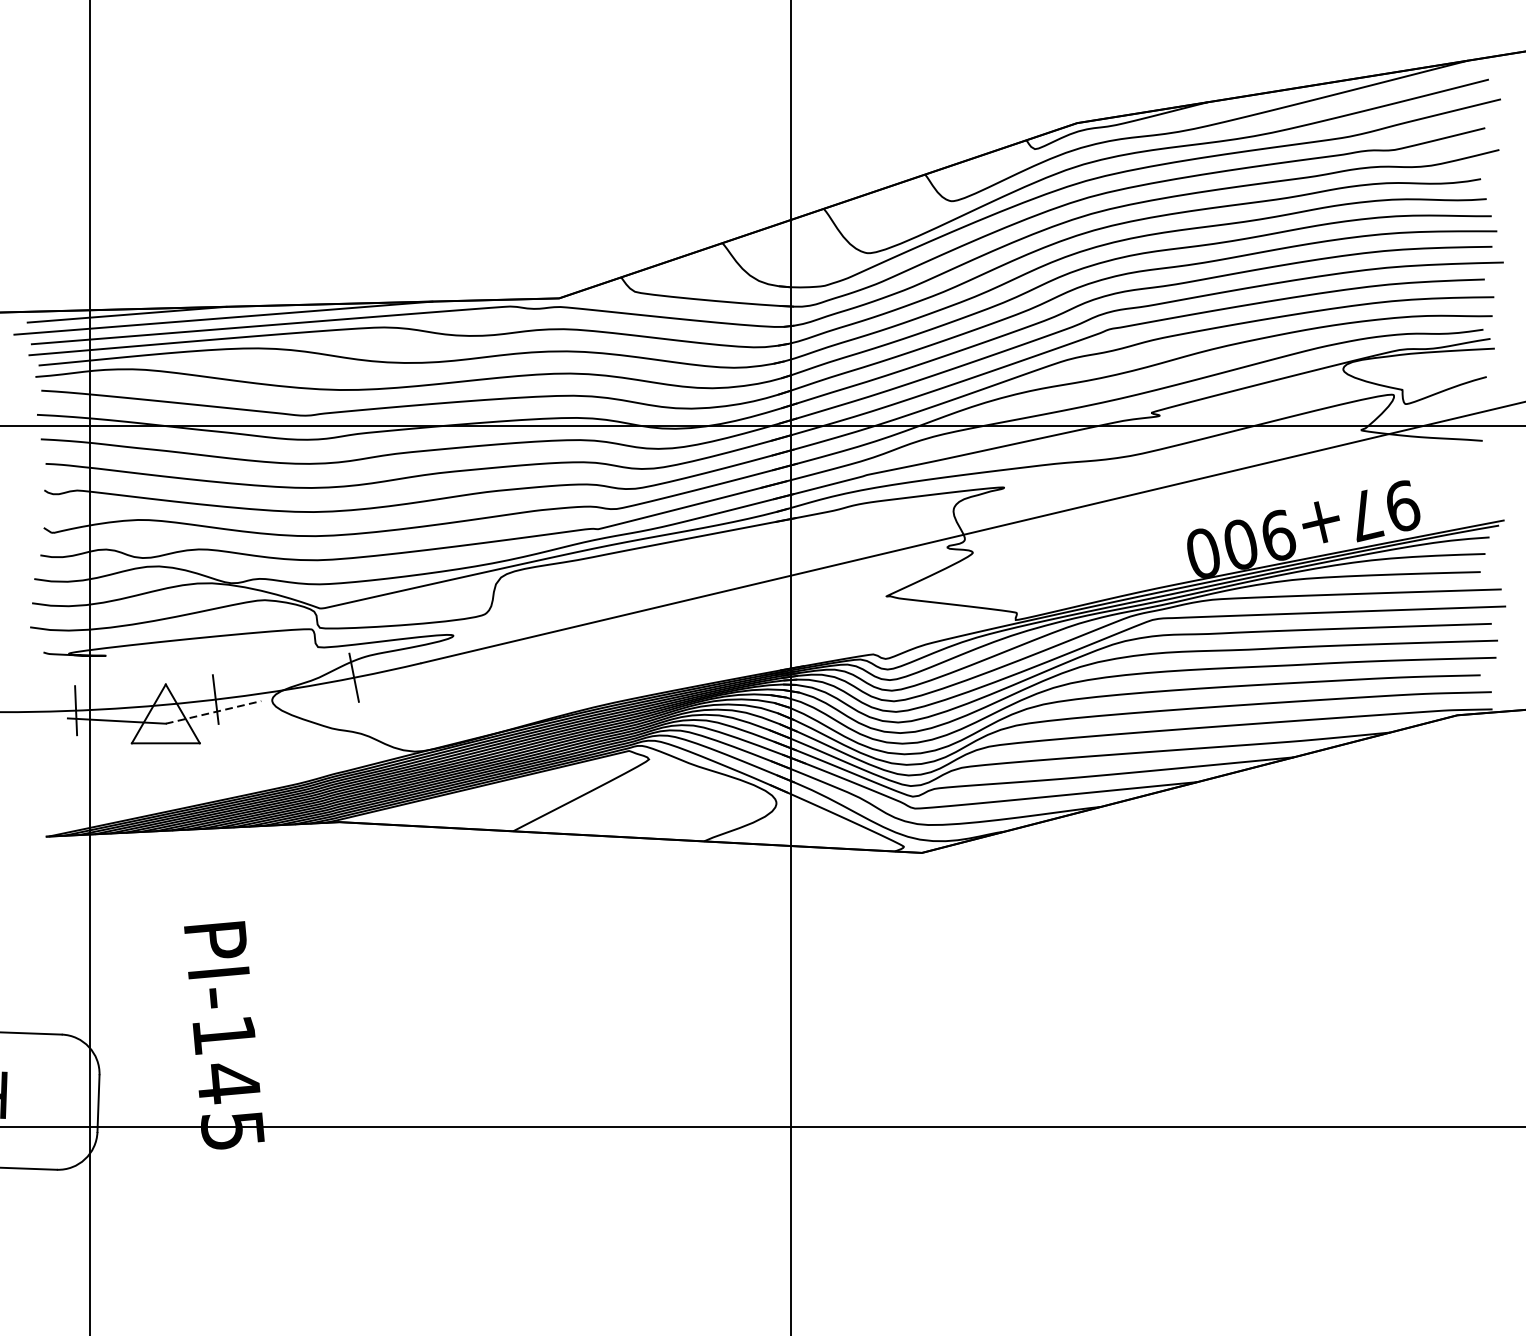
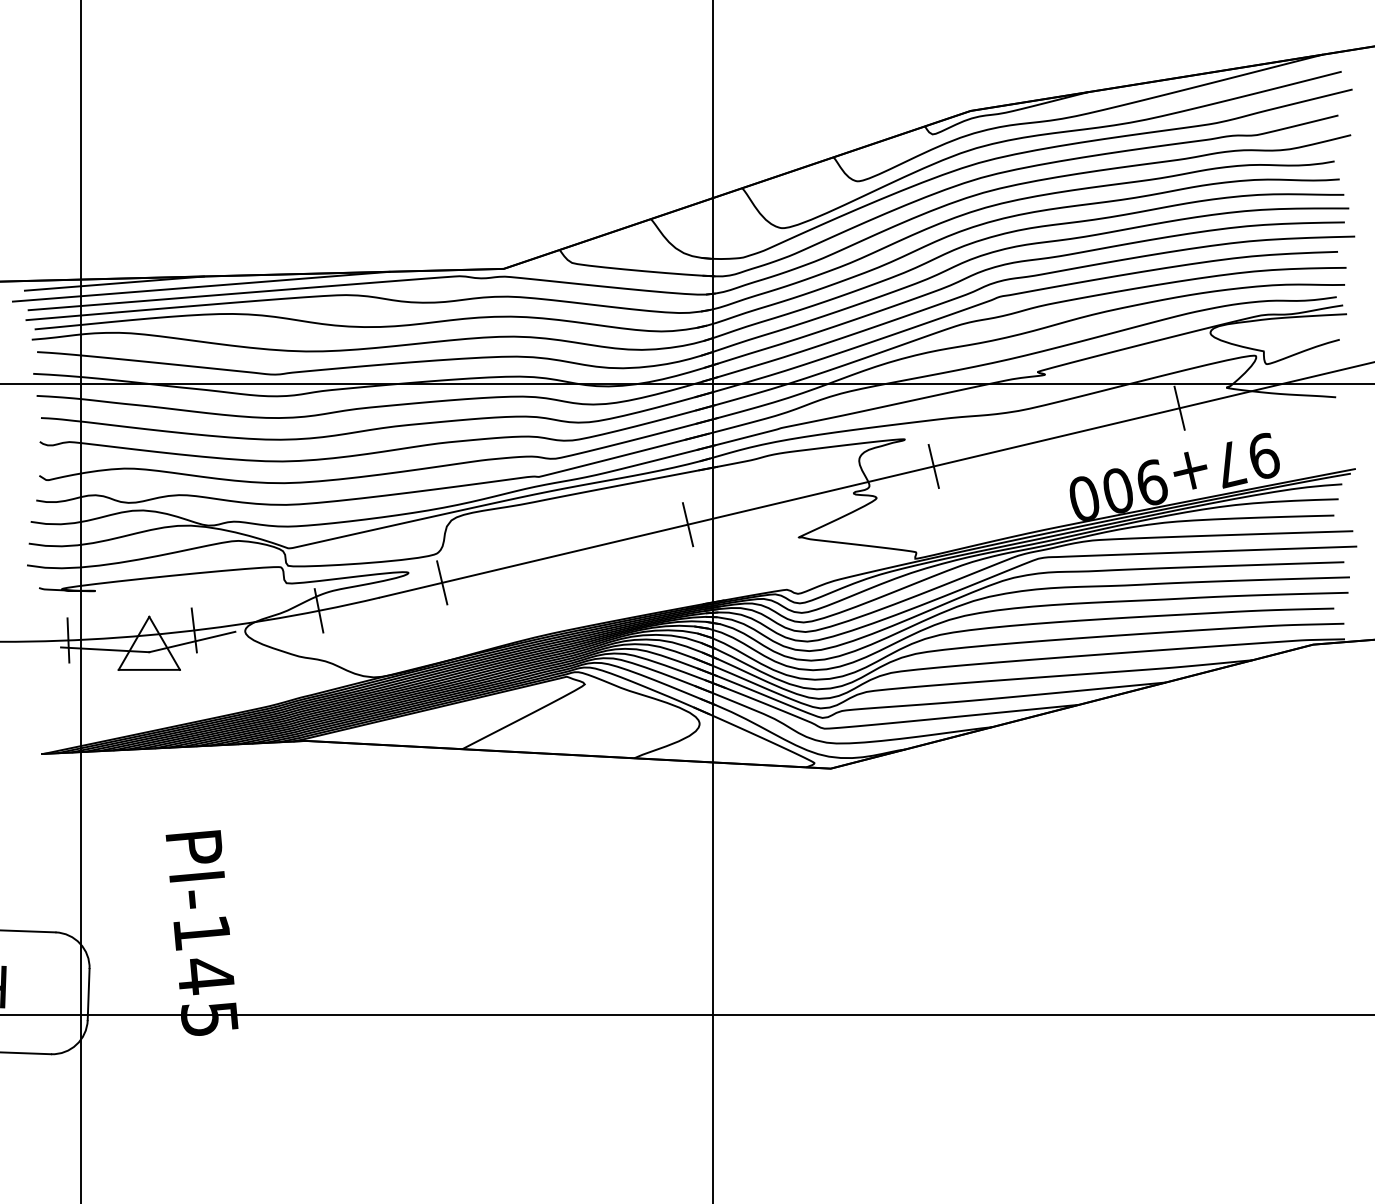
line: (1308, 452) -> (1179, 407), added
line: (1035, 516) -> (933, 465), added
line: (763, 582) -> (687, 524), added
line: (491, 646) -> (442, 582), added
line: (213, 711) -> (192, 641), dashed -> solid

